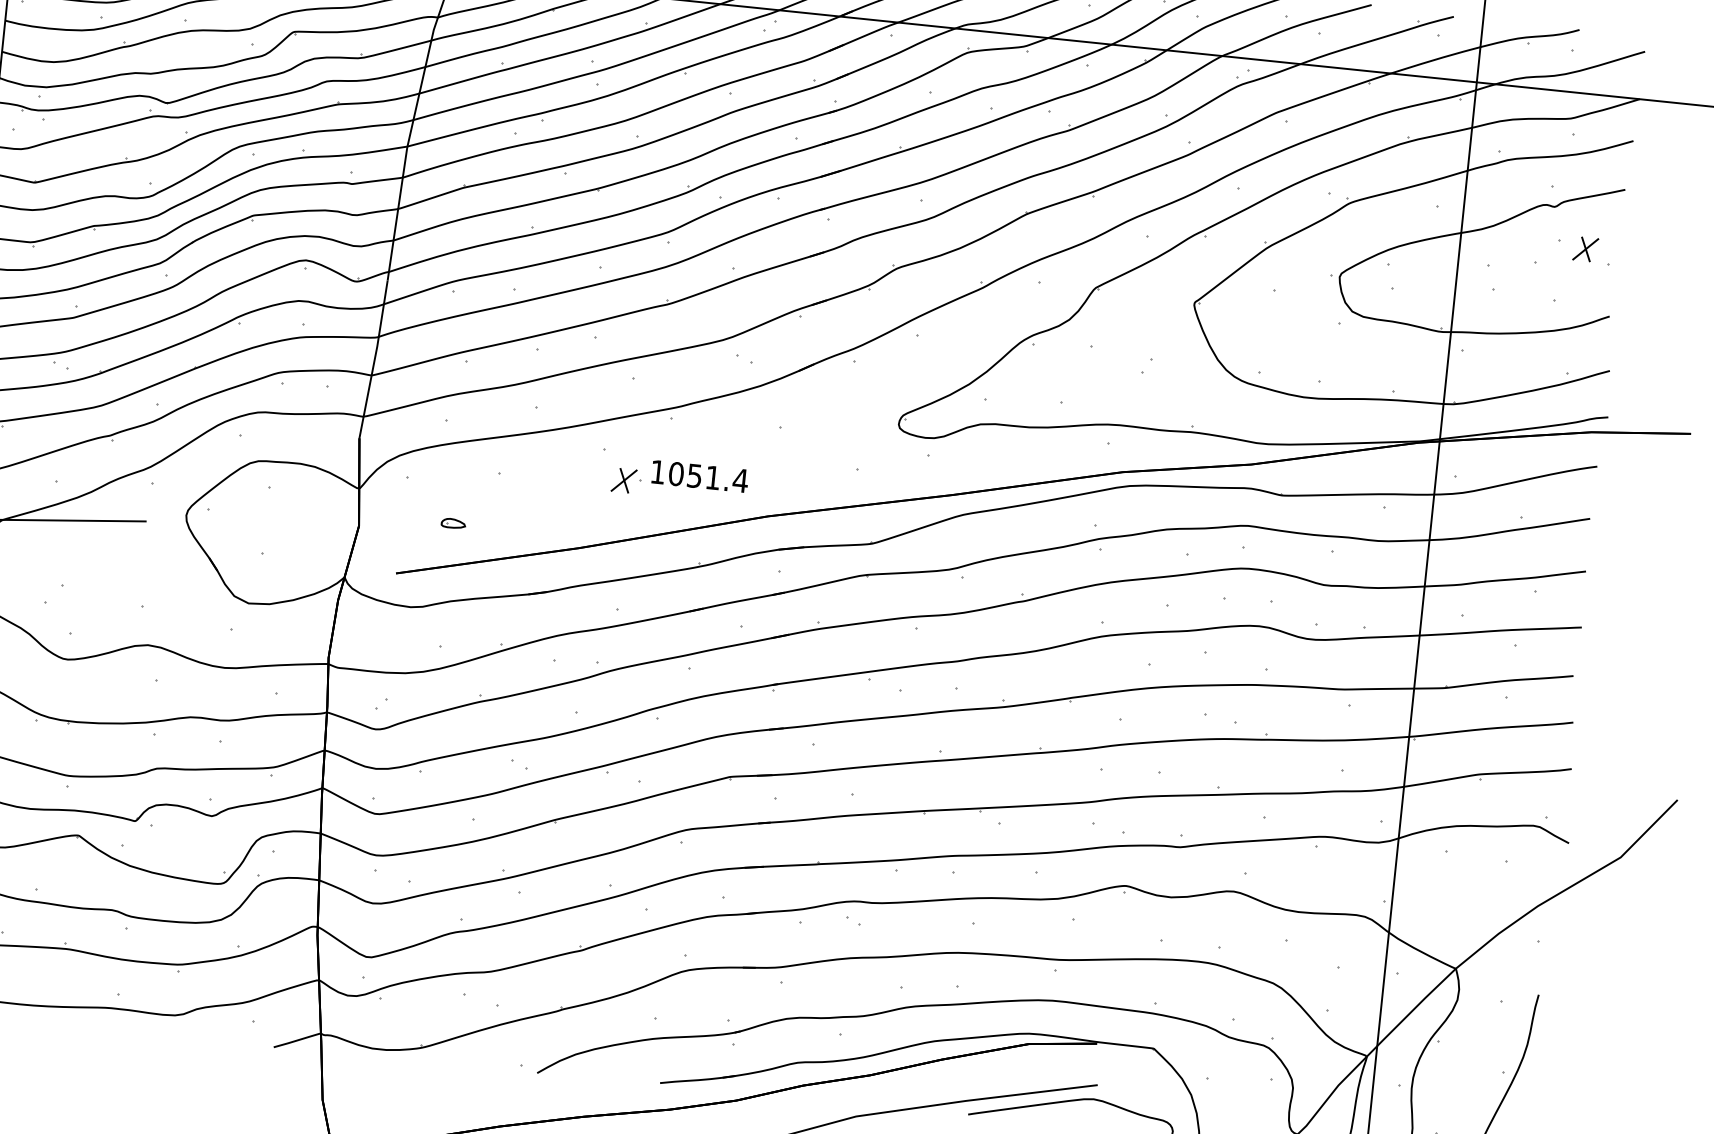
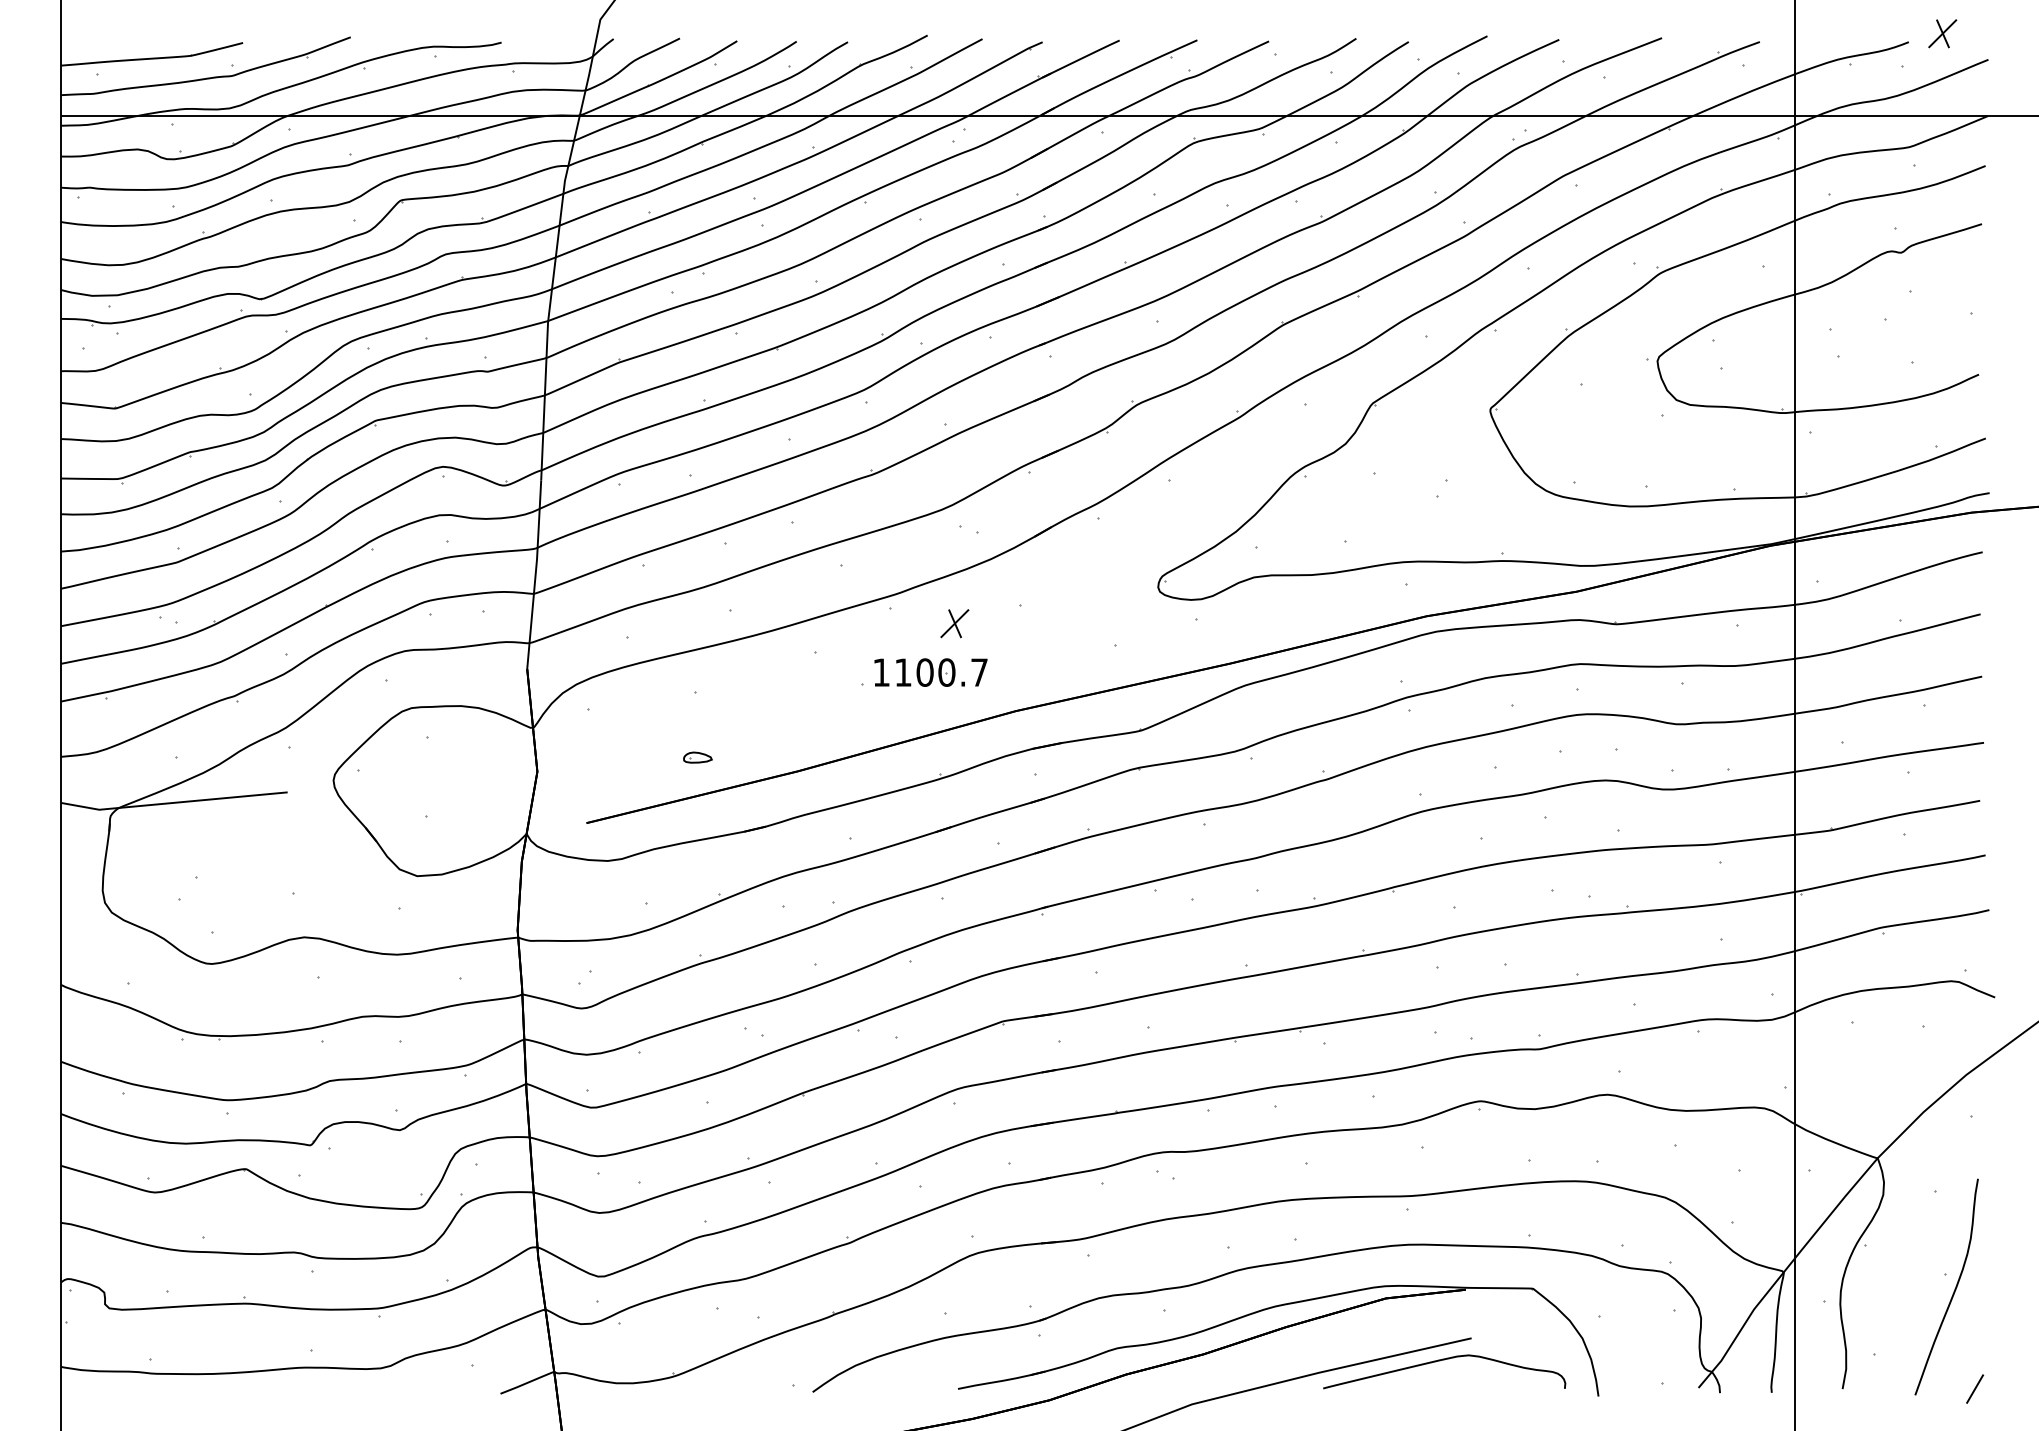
part: (1585, 249) -> (1942, 33), moved
text: (708, 477) -> (941, 672), 1051.4 -> 1100.7
part: (623, 480) -> (954, 623), moved
part: (453, 523) -> (697, 757), moved

